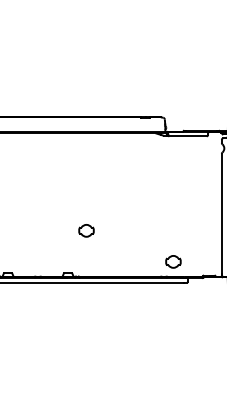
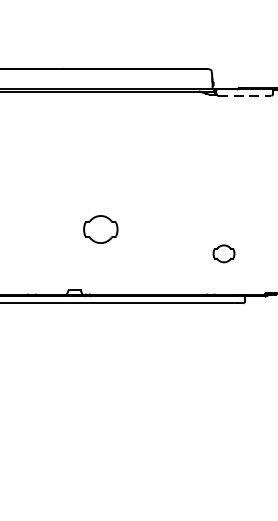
line: (188, 136) -> (245, 95), solid -> dashed
part: (86, 230) -> (100, 229), size x1.6
part: (173, 261) -> (224, 253), moved

